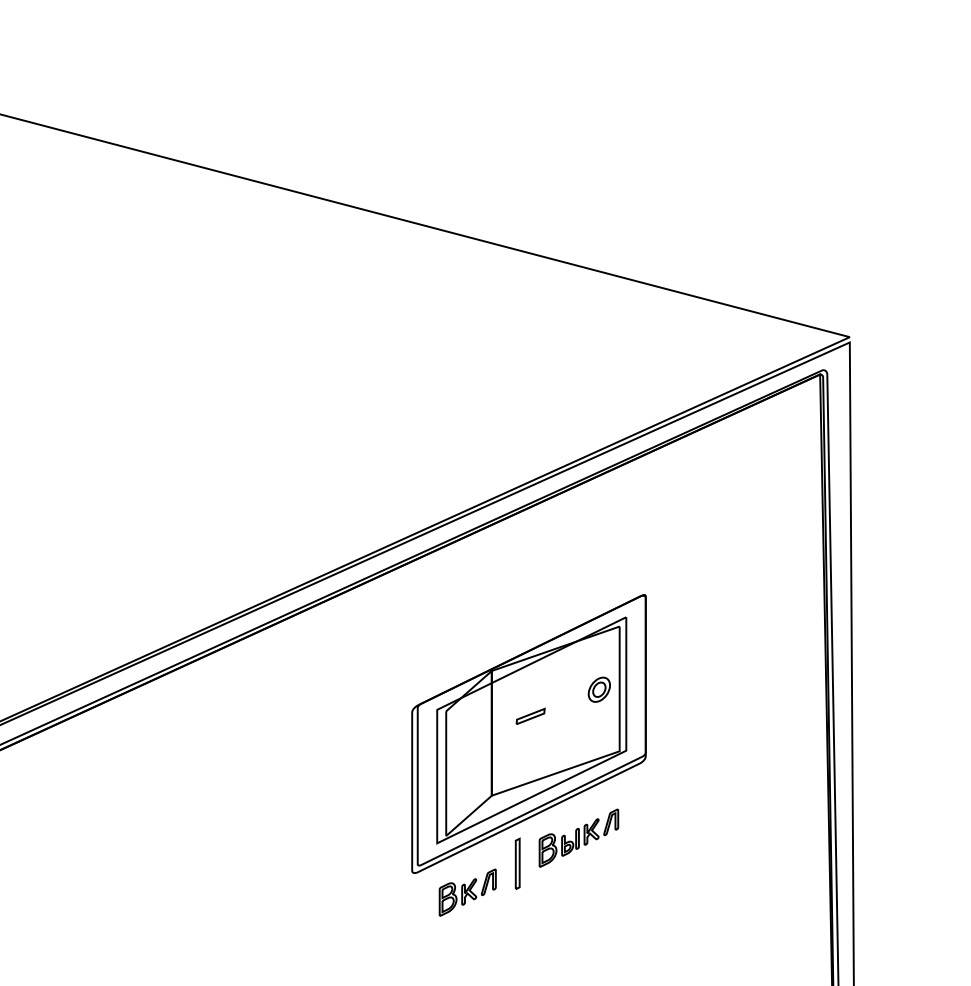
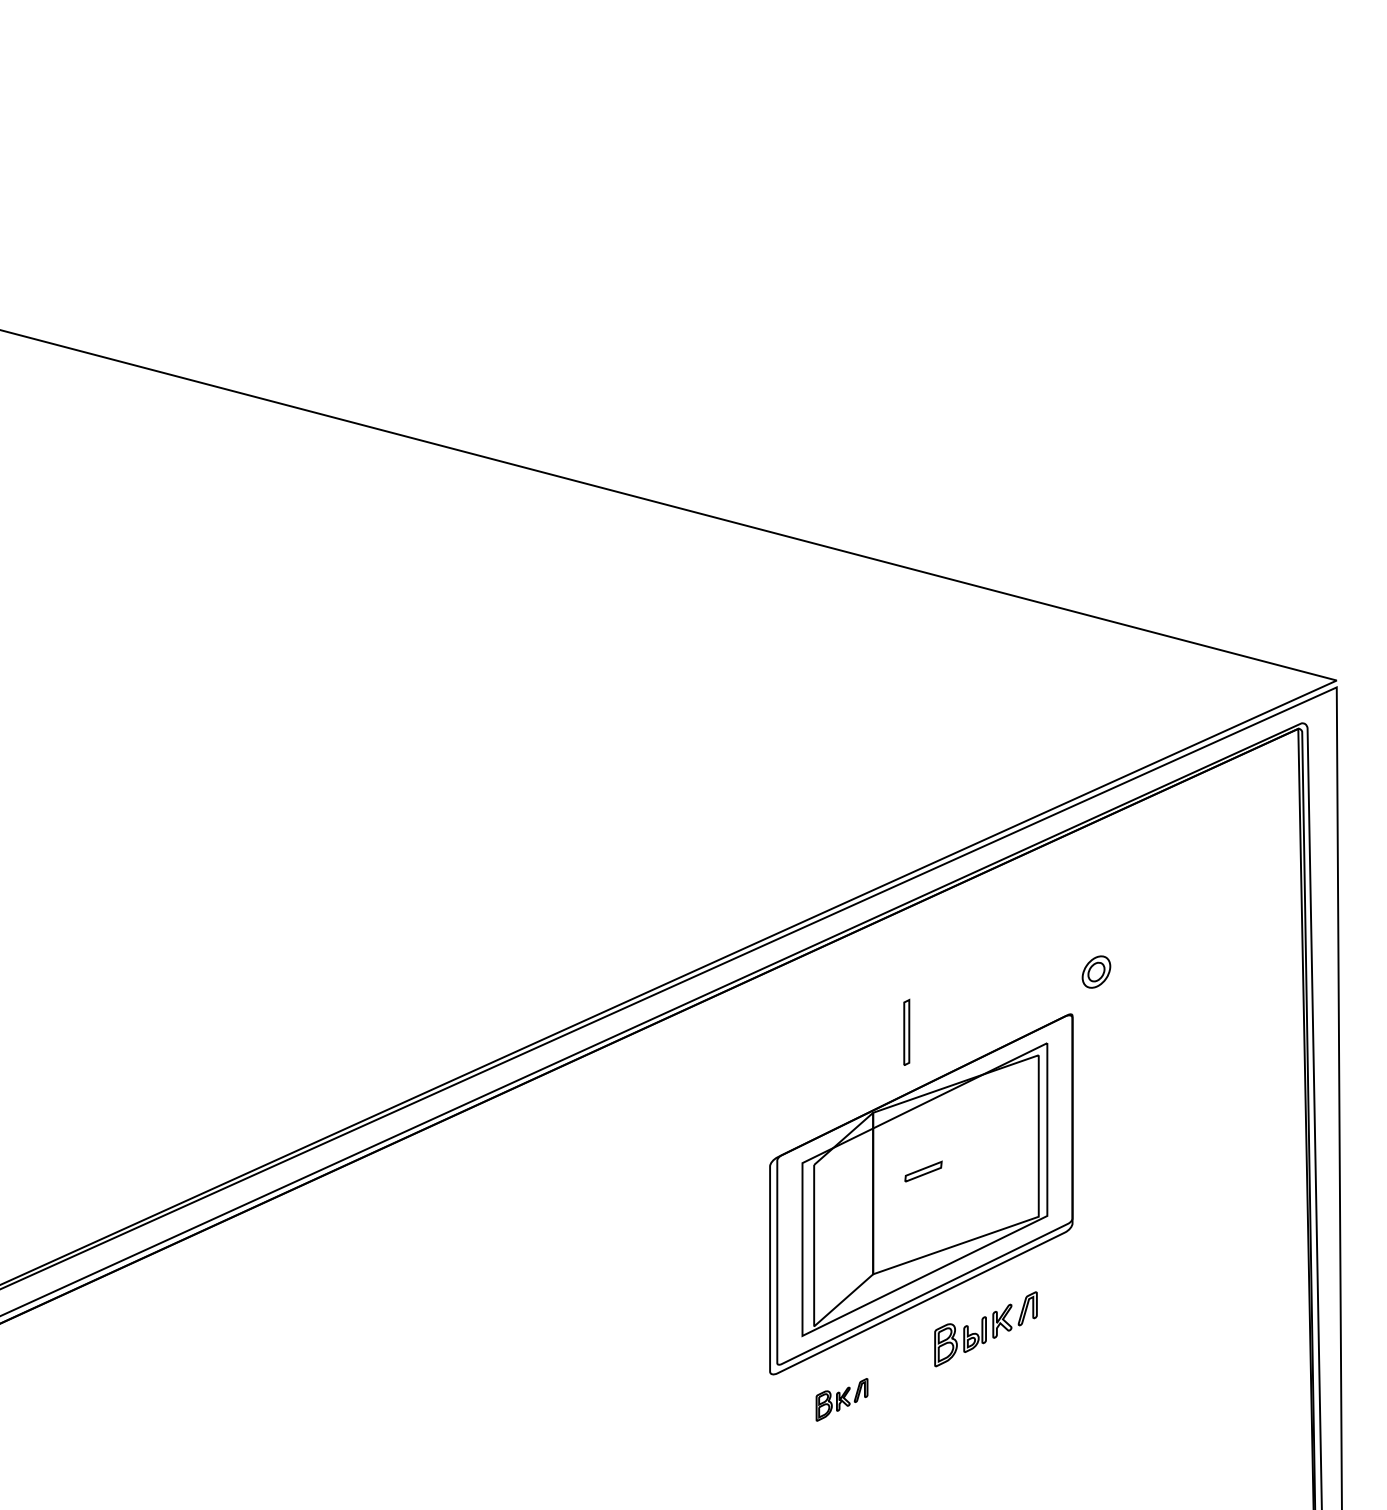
part: (599, 689) -> (1096, 971), moved
part: (517, 863) -> (906, 1031), moved
part: (467, 892) -> (841, 1399), size x0.7

